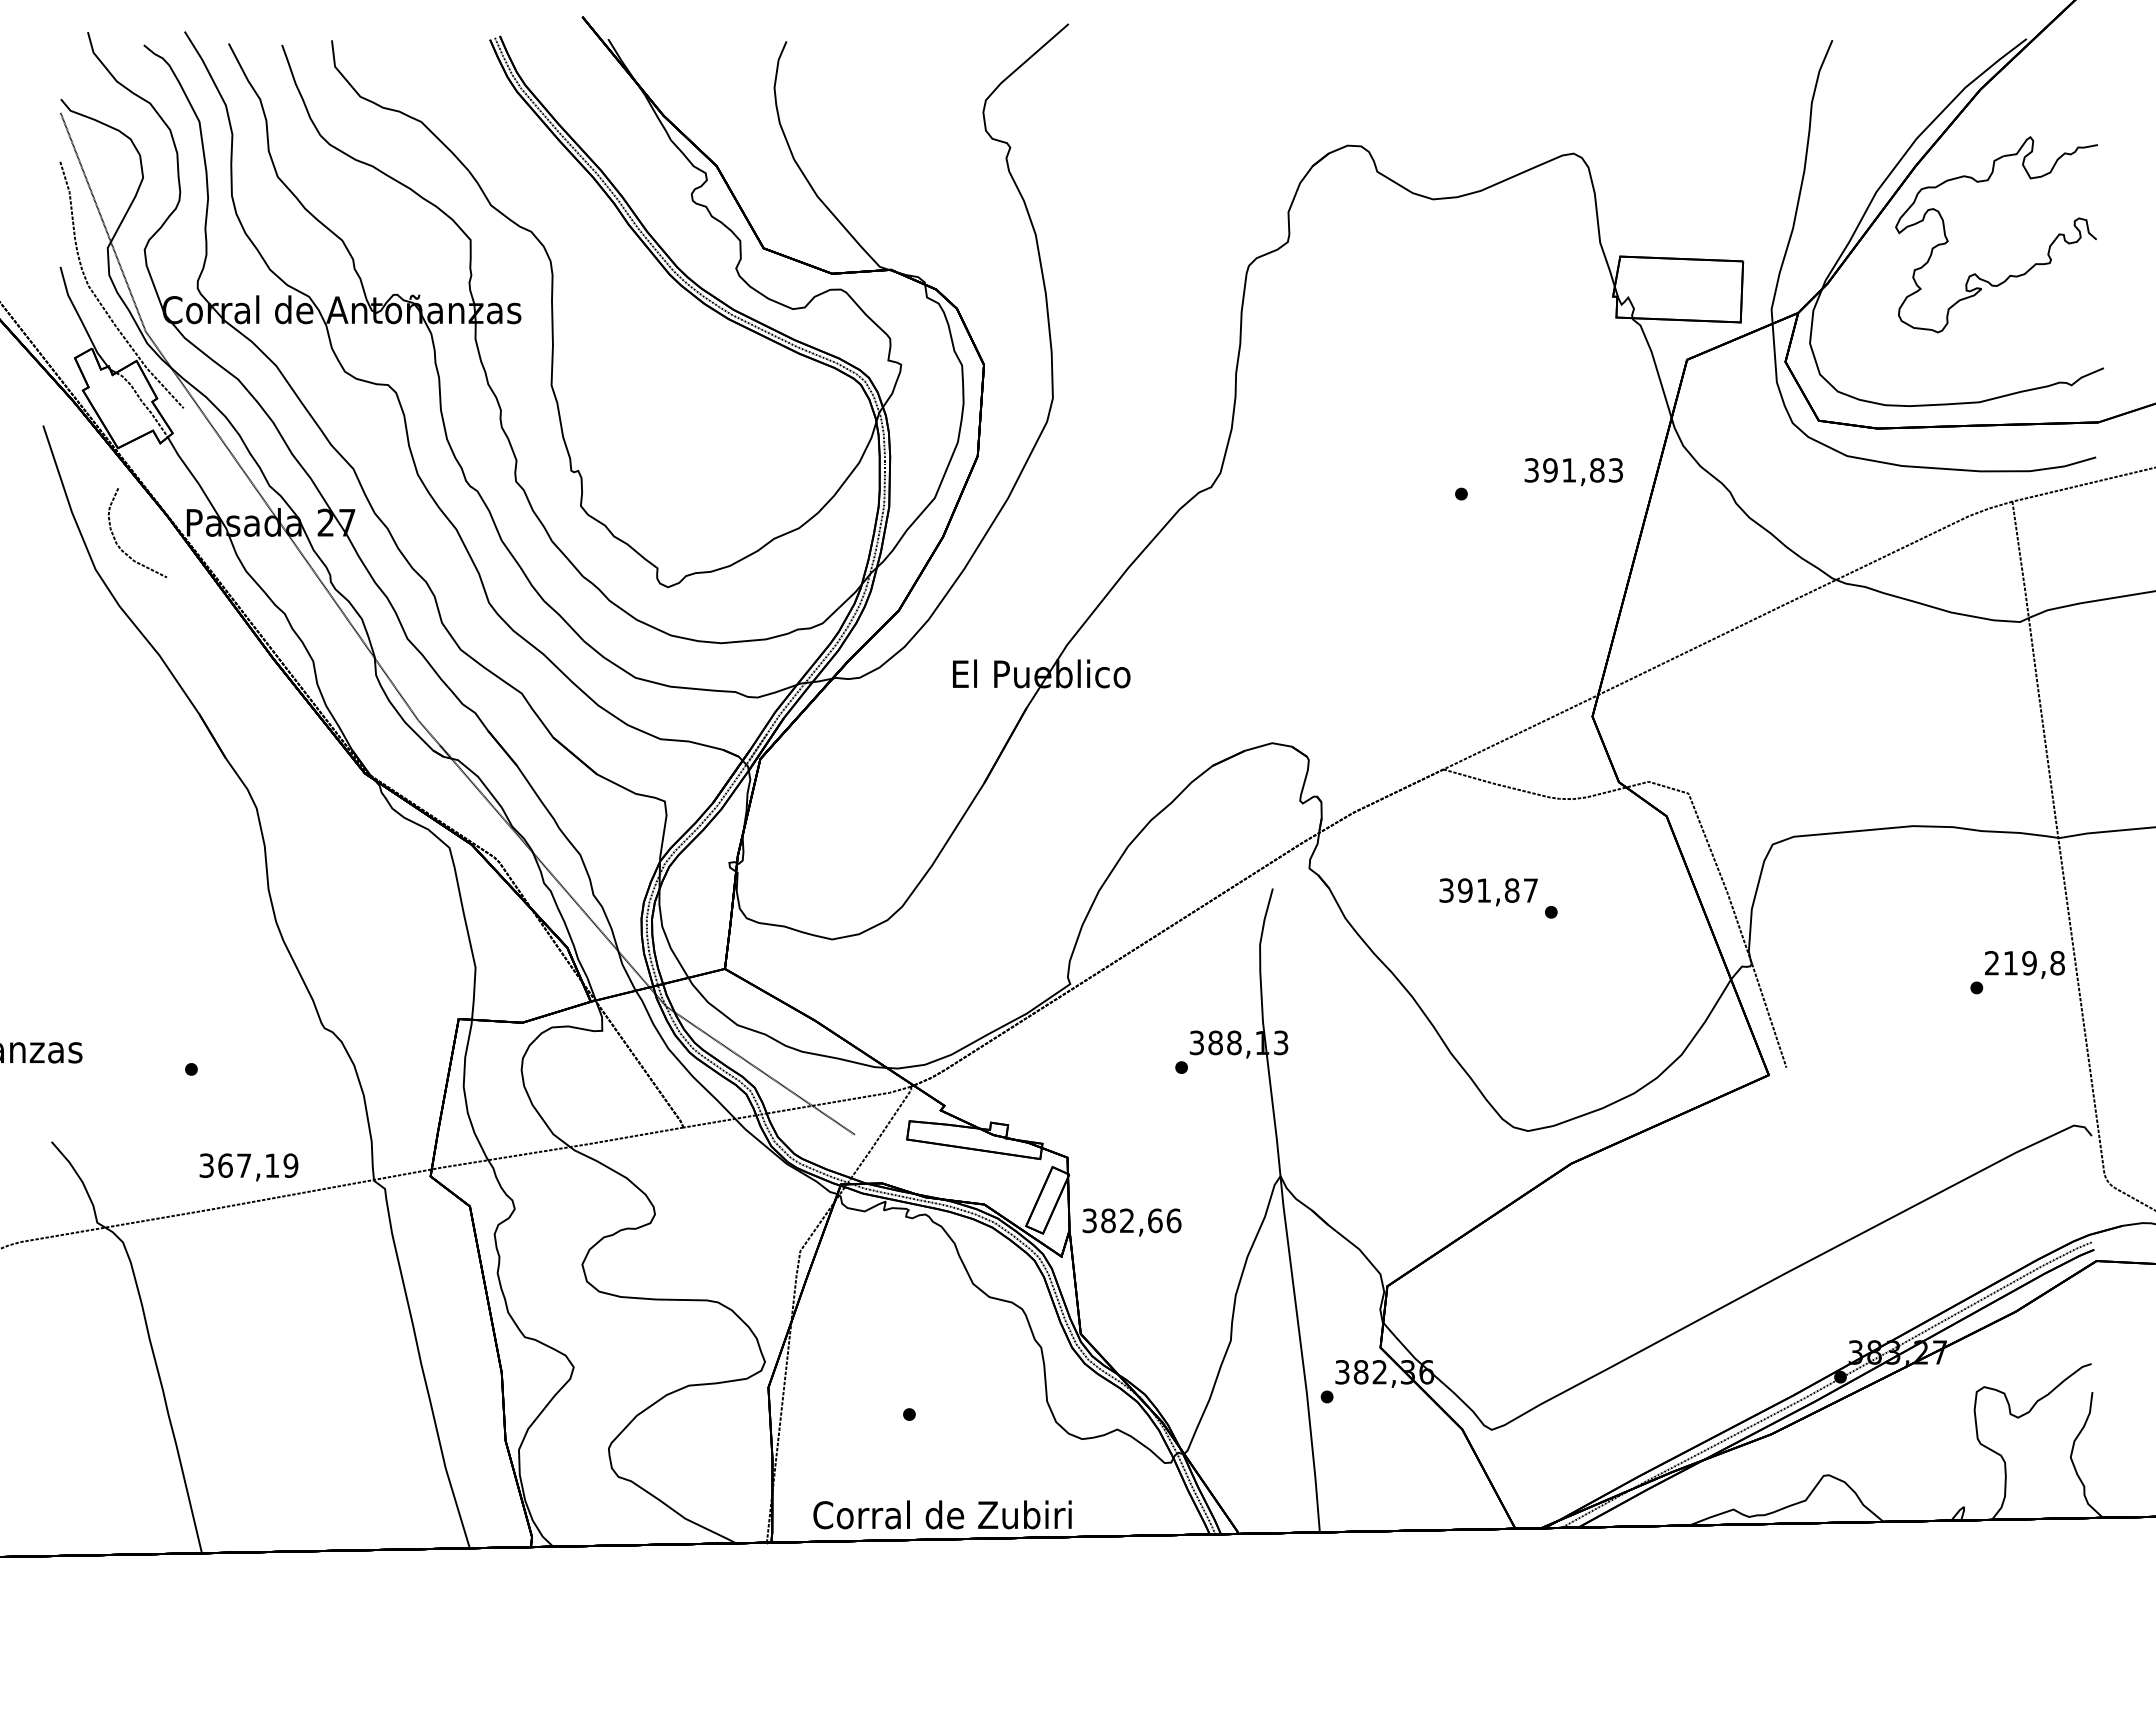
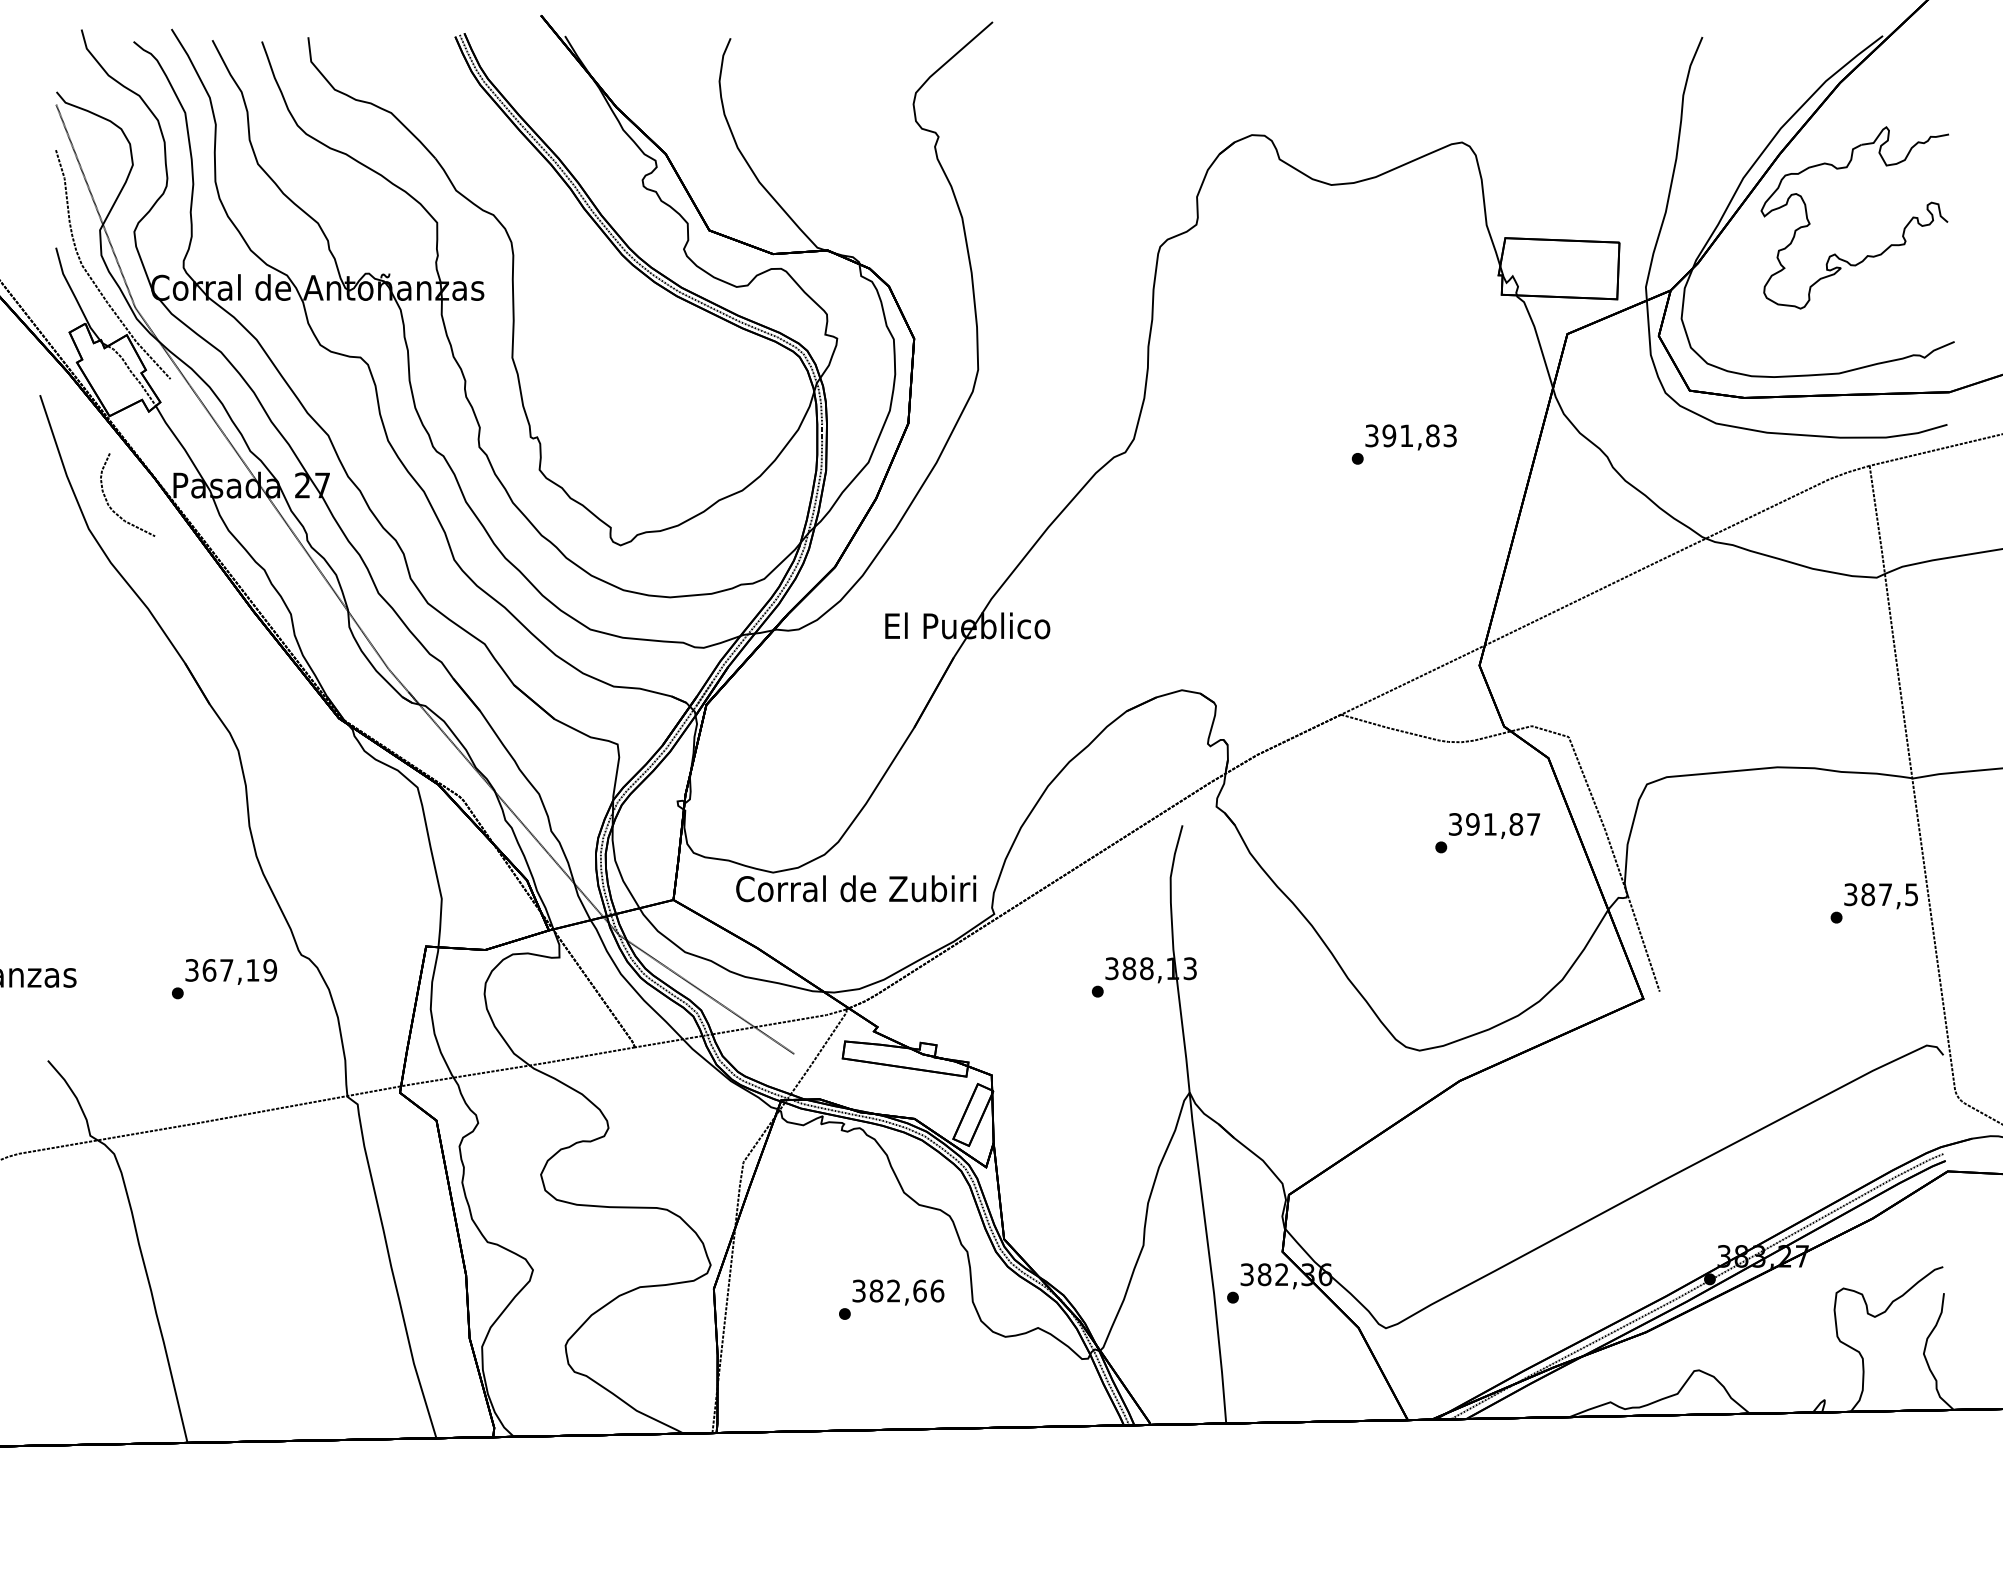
text: (1573, 472) -> (1410, 437), moved
text: (1488, 892) -> (1494, 826), moved
text: (2024, 963) -> (1880, 894), 219,8 -> 387,5
text: (248, 1167) -> (230, 972), moved
text: (1131, 1222) -> (897, 1292), moved
text: (942, 1514) -> (856, 888), moved

